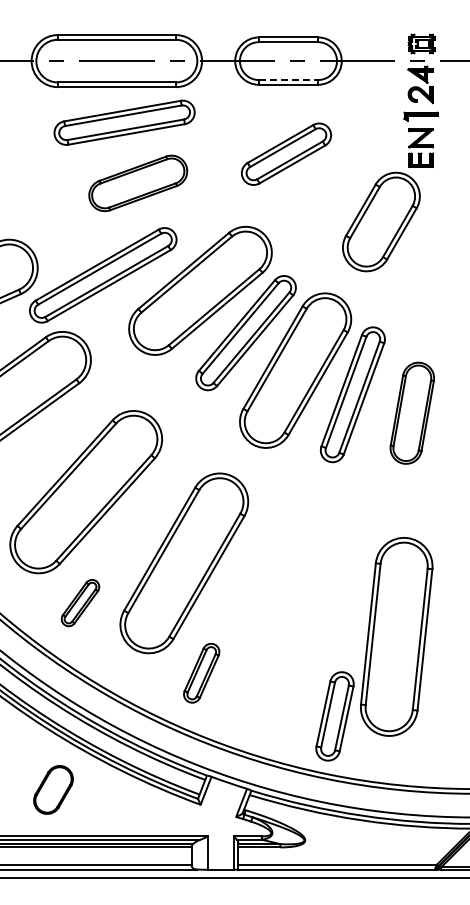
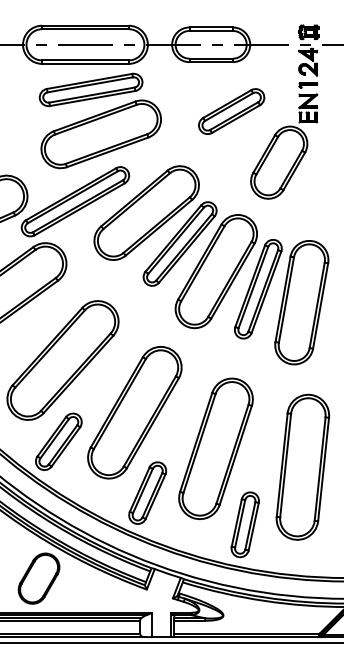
line: (288, 80) -> (211, 59), dashed -> solid
part: (420, 116) -> (307, 85), size x0.71
part: (286, 153) -> (231, 111), moved
part: (137, 183) -> (100, 134), size x1.67
part: (412, 413) -> (302, 302), size x1.67
part: (80, 602) -> (58, 441), size x1.67
part: (294, 612) -> (215, 448), added
part: (396, 636) -> (302, 467), moved
part: (201, 673) -> (147, 493), size x1.43
part: (53, 789) -> (39, 578), size x1.43

